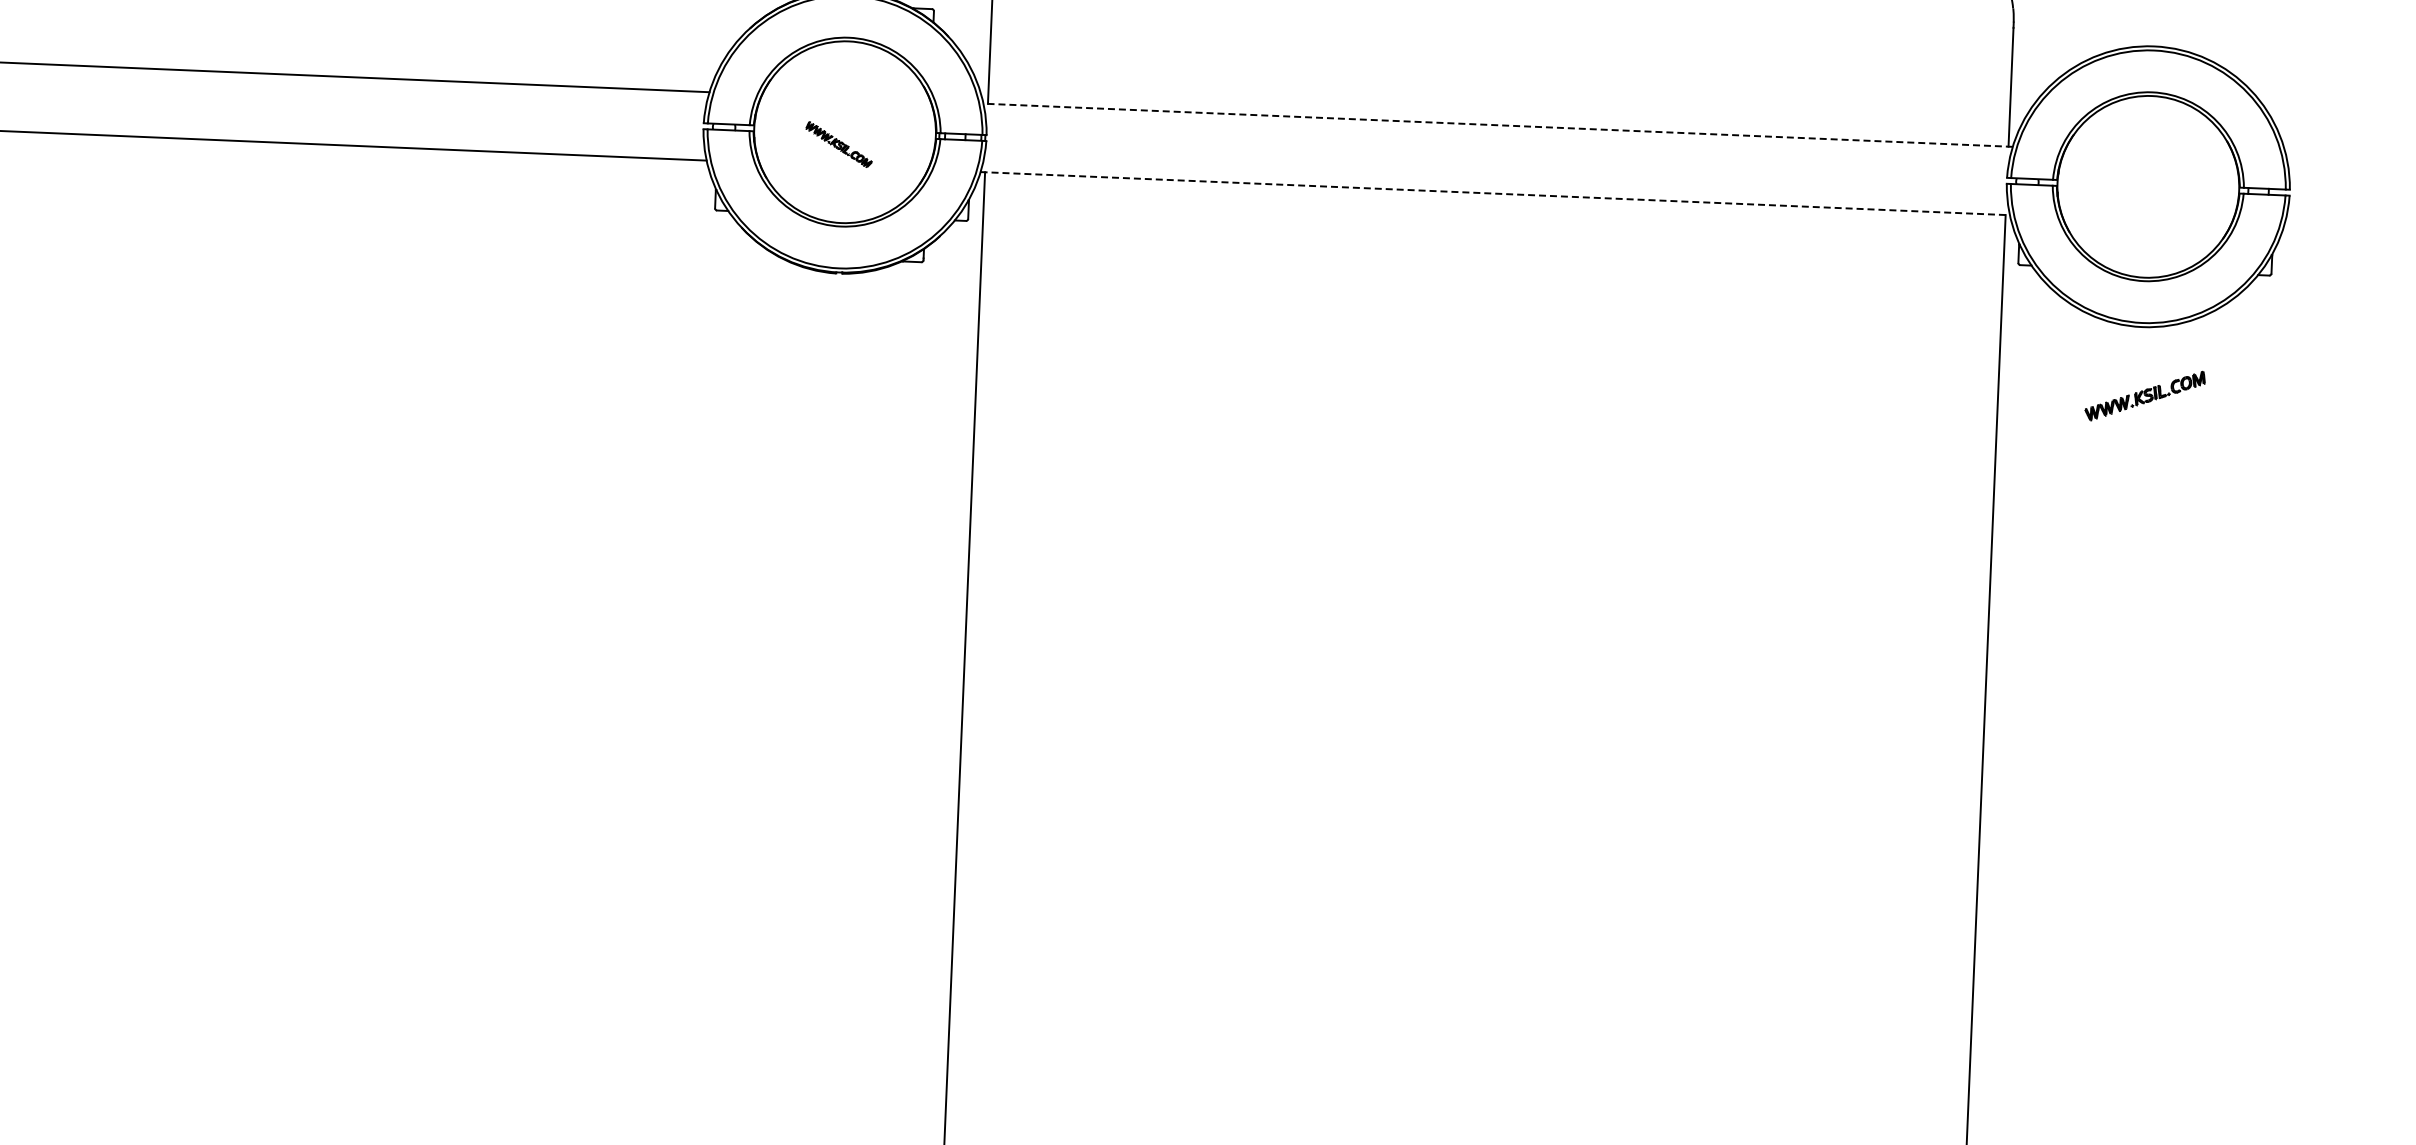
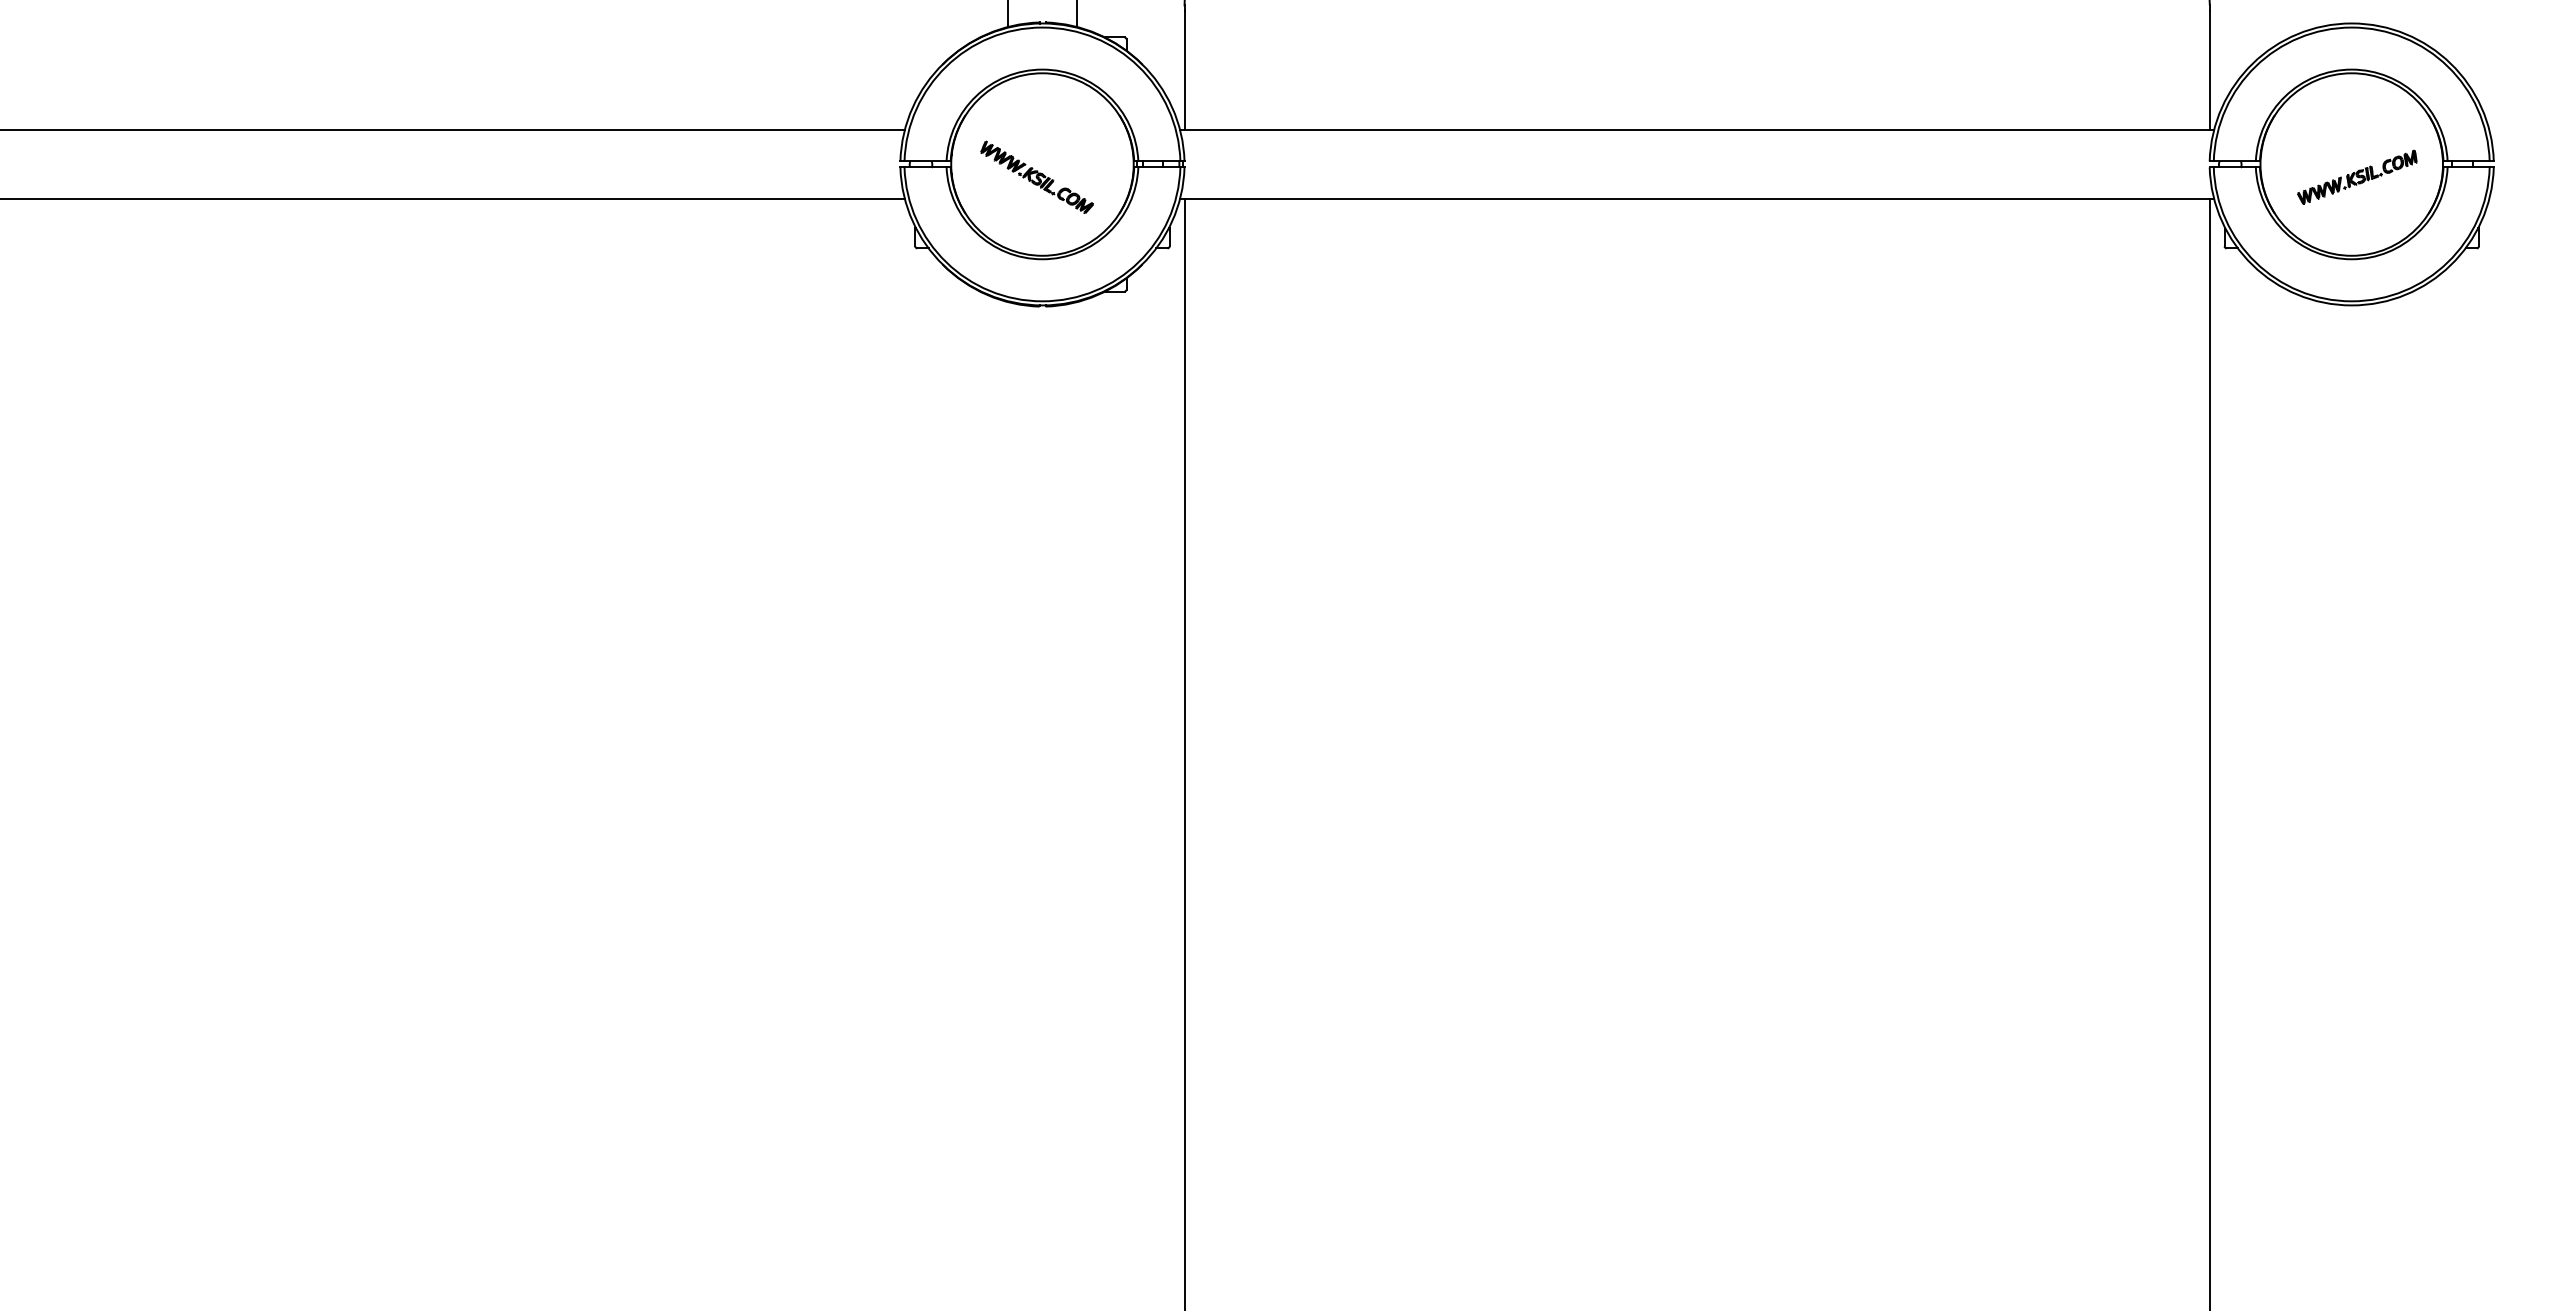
line: (1497, 125) -> (1696, 130), dashed -> solid
part: (838, 143) -> (1036, 176), size x1.67
line: (1495, 193) -> (1697, 198), dashed -> solid
part: (2145, 395) -> (2357, 176), moved

